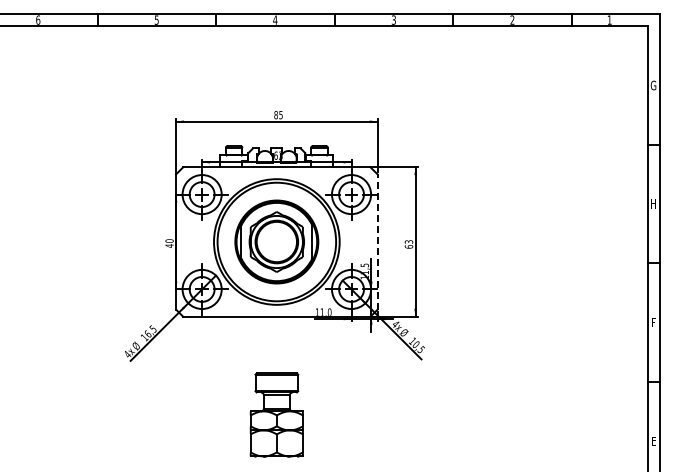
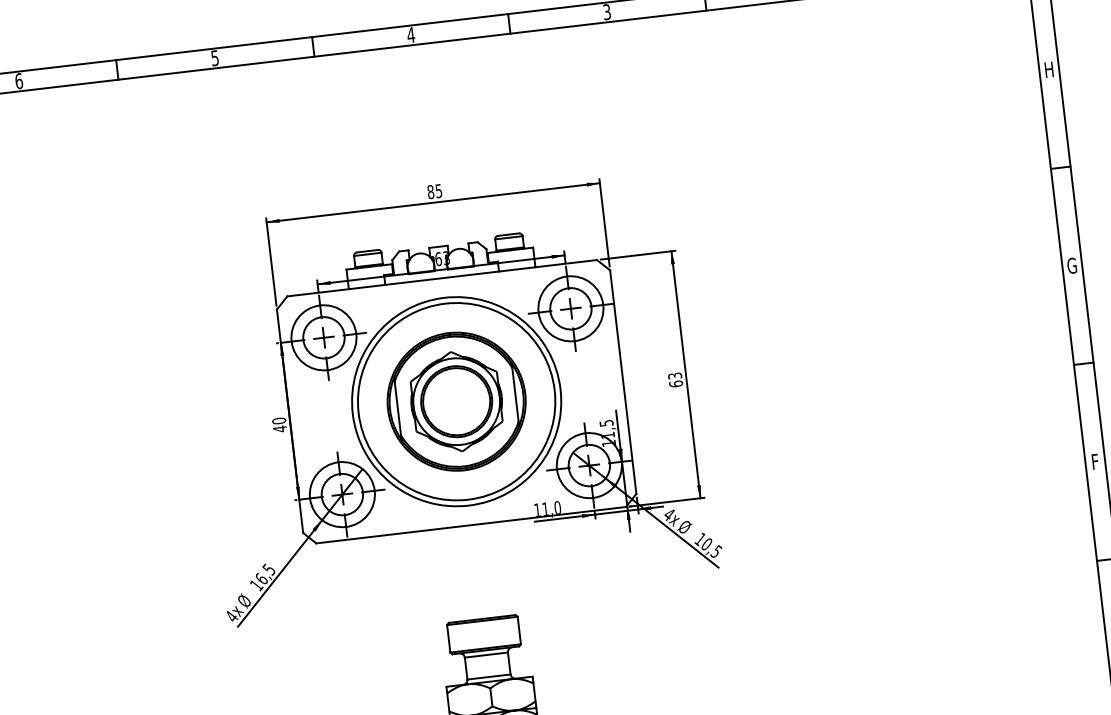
text: (653, 85) -> (1048, 69), G -> H
text: (653, 203) -> (1071, 264), H -> G
line: (377, 242) -> (623, 382), dashed -> solid

